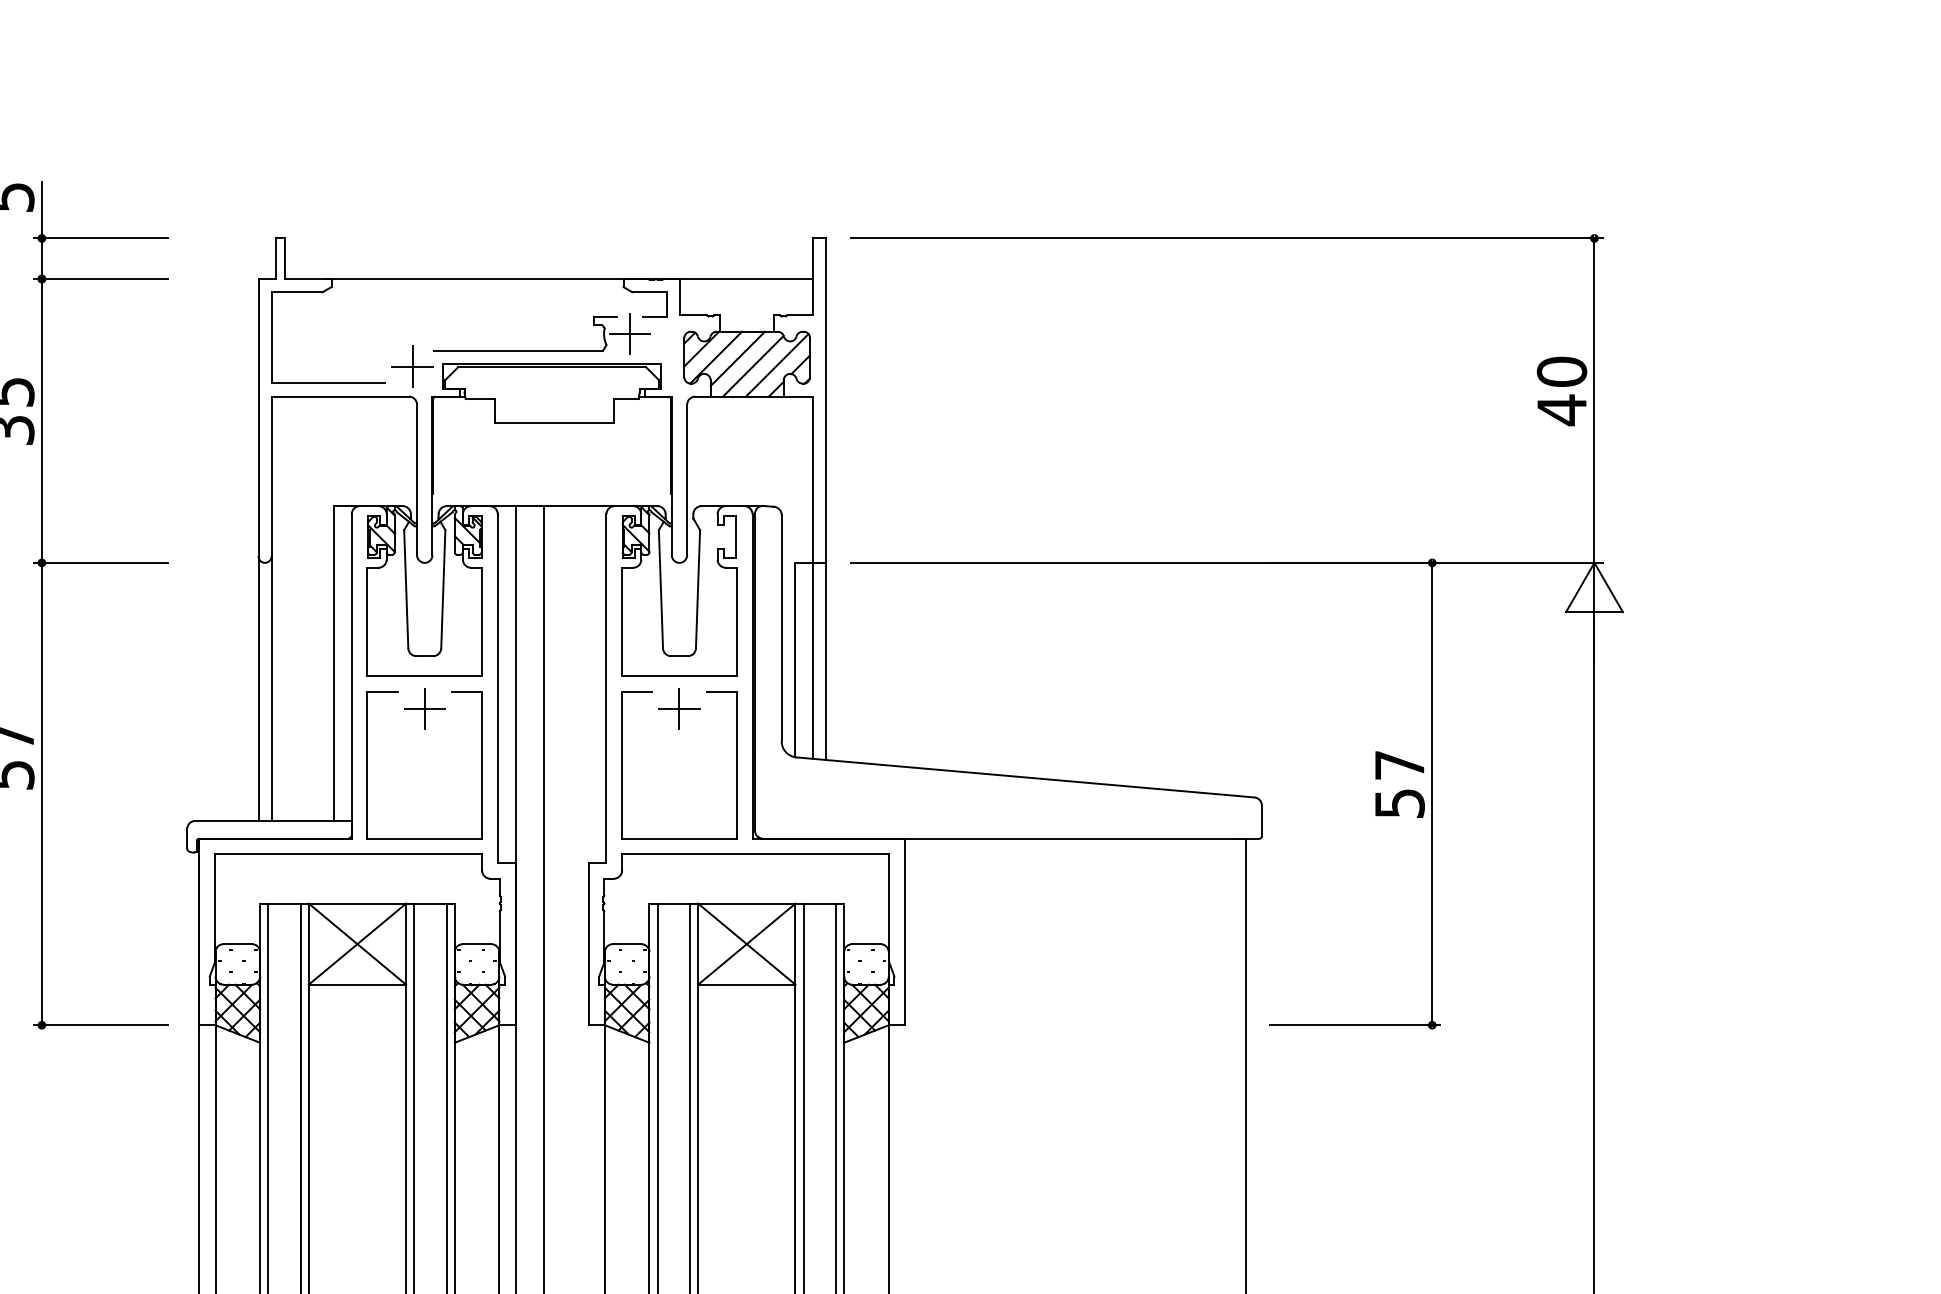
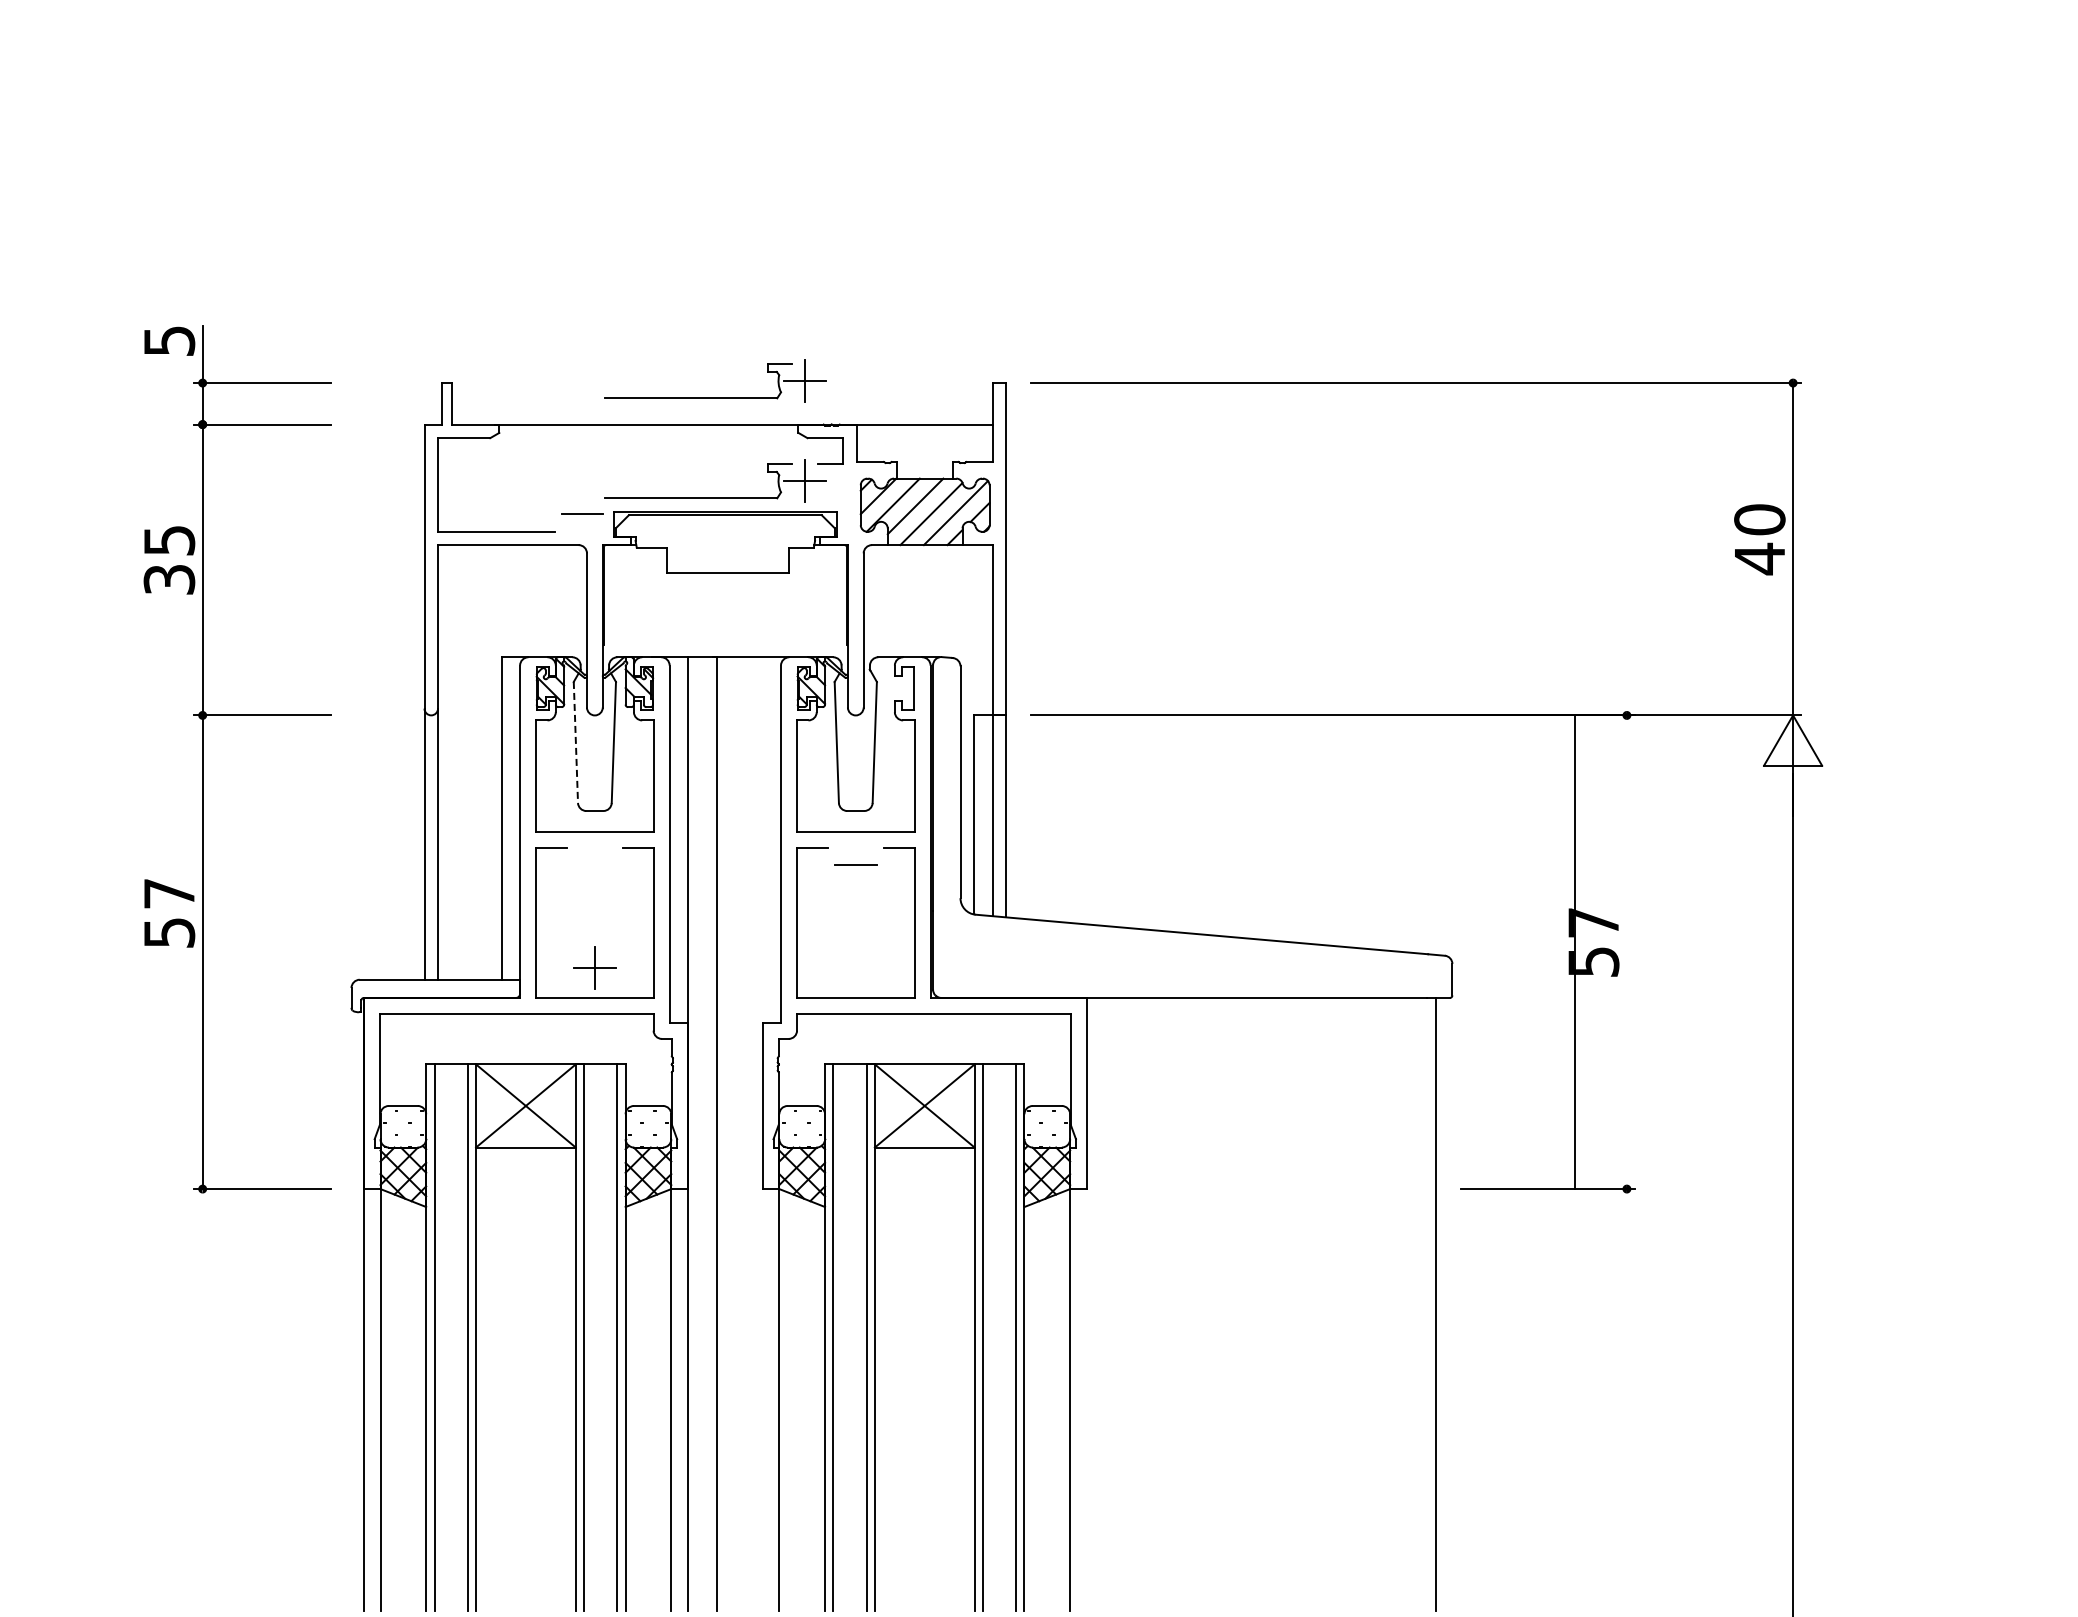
part: (542, 252) -> (715, 397), added
line: (412, 366) -> (582, 514), removed
line: (405, 589) -> (575, 742), solid -> dashed
part: (424, 708) -> (594, 967), moved
line: (679, 708) -> (855, 864), removed
line: (1431, 794) -> (1574, 952), moved

